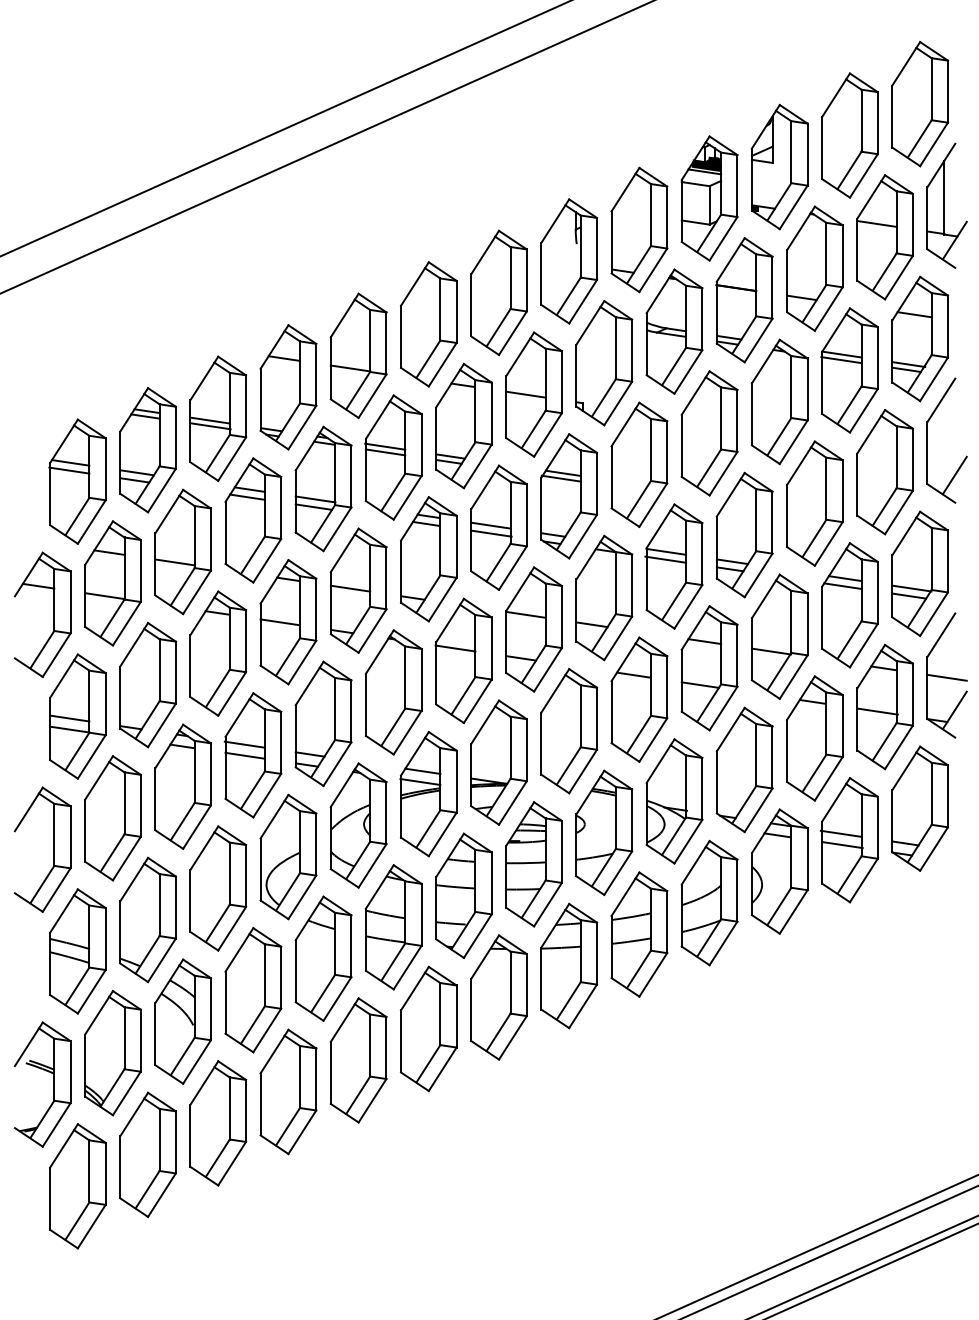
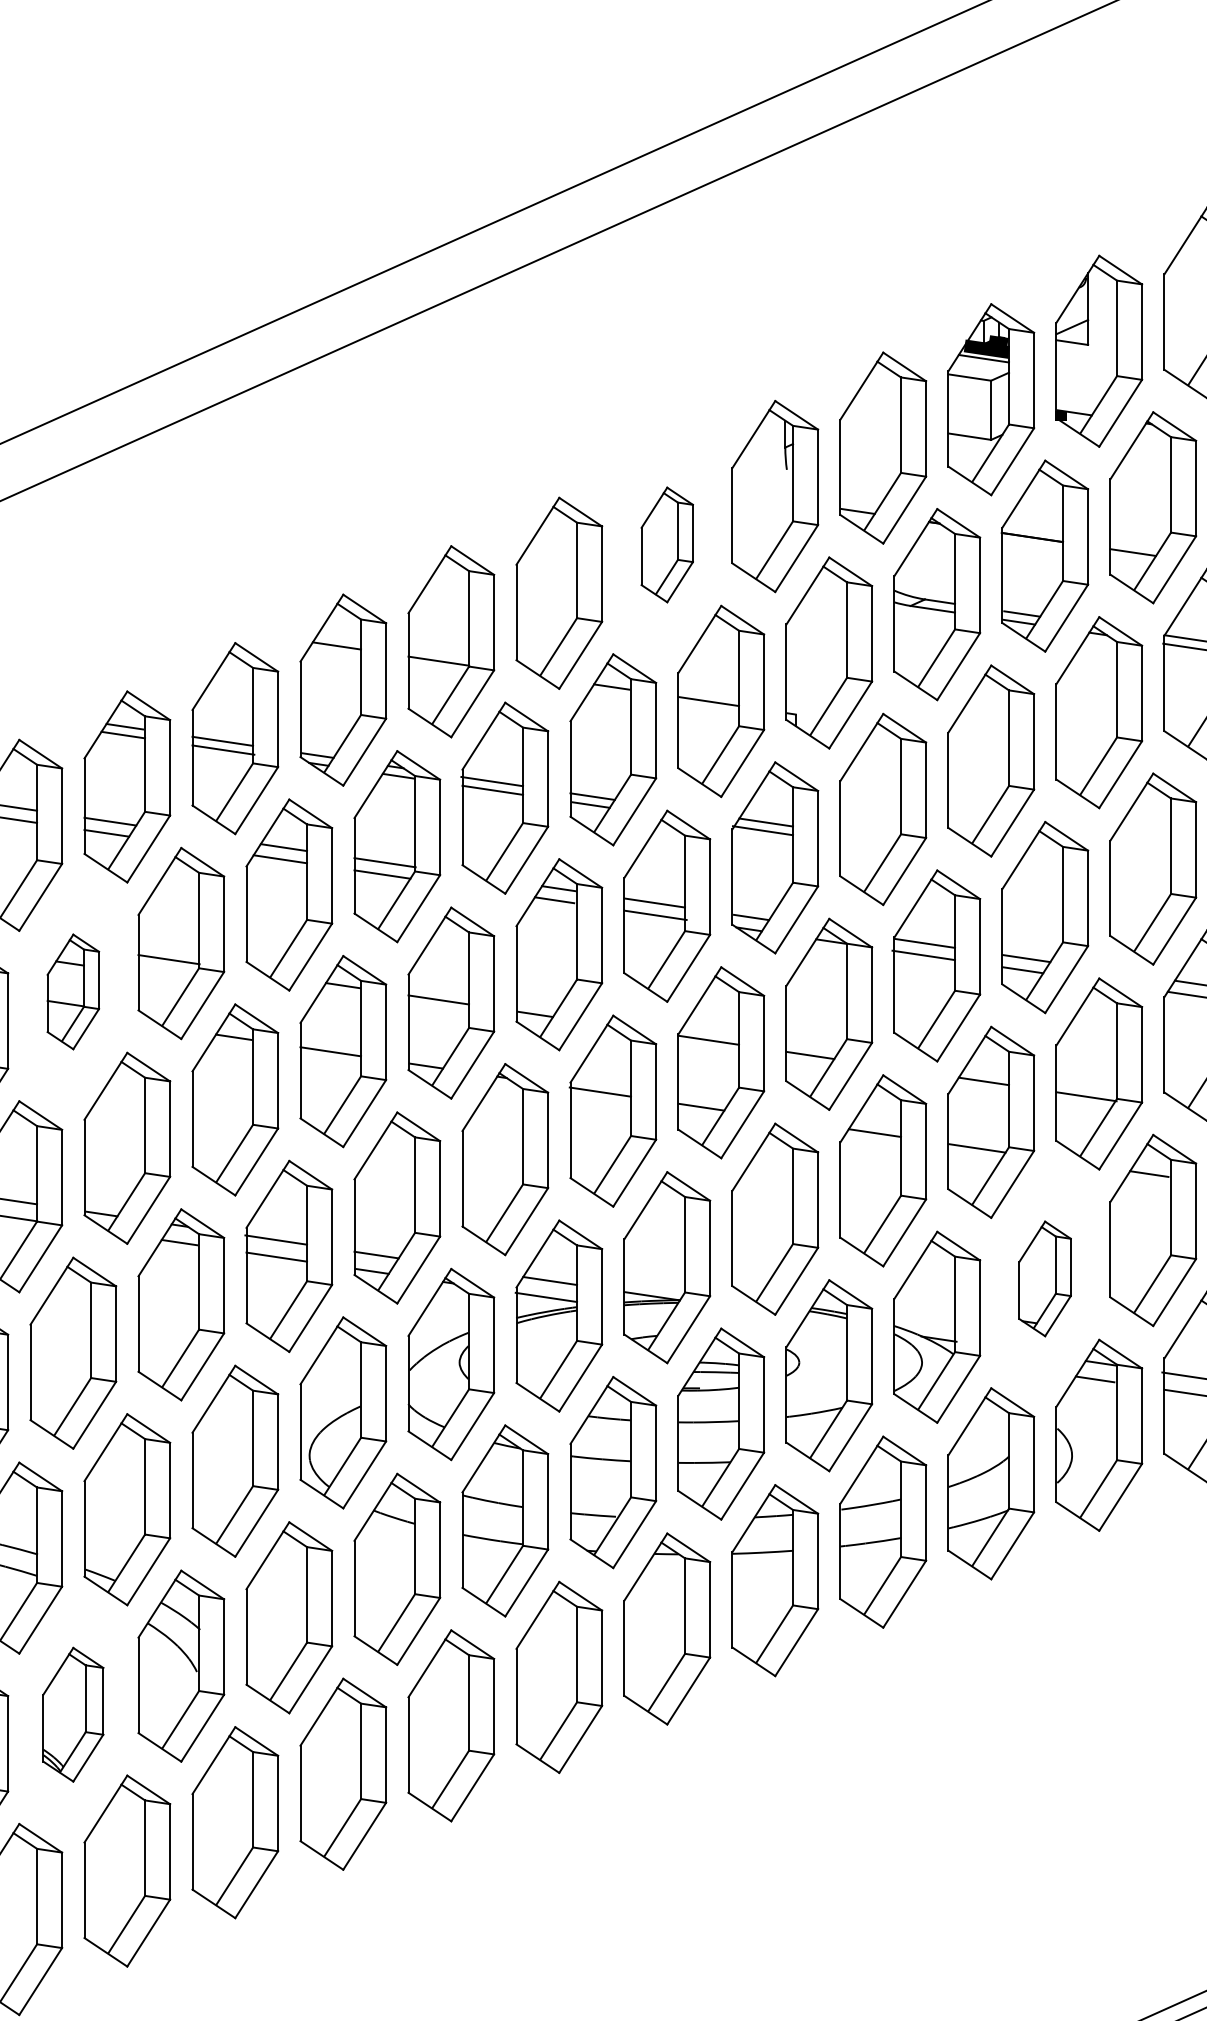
part: (498, 292) -> (666, 544), size x0.6
part: (112, 583) -> (72, 992), size x0.6
part: (744, 769) -> (1045, 1278), size x0.6
part: (112, 1053) -> (72, 1715), size x0.7

